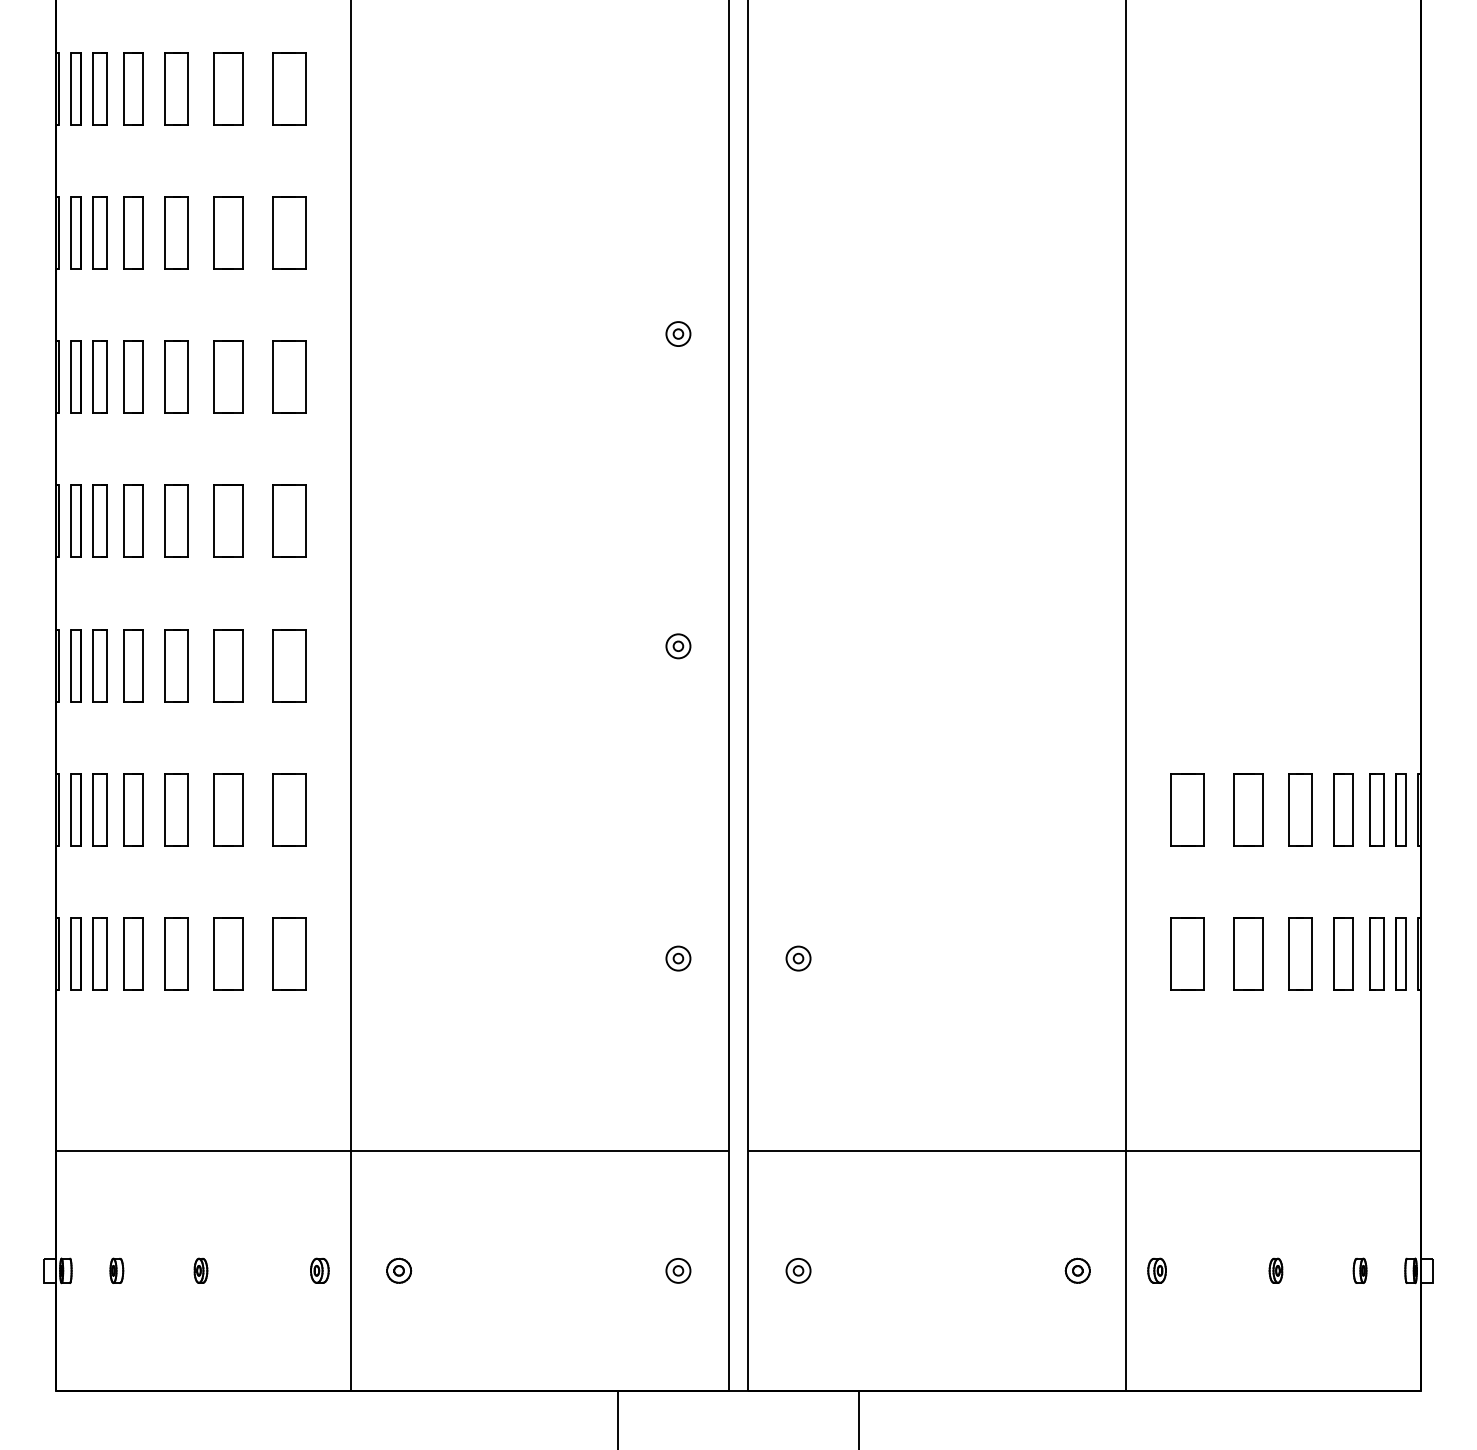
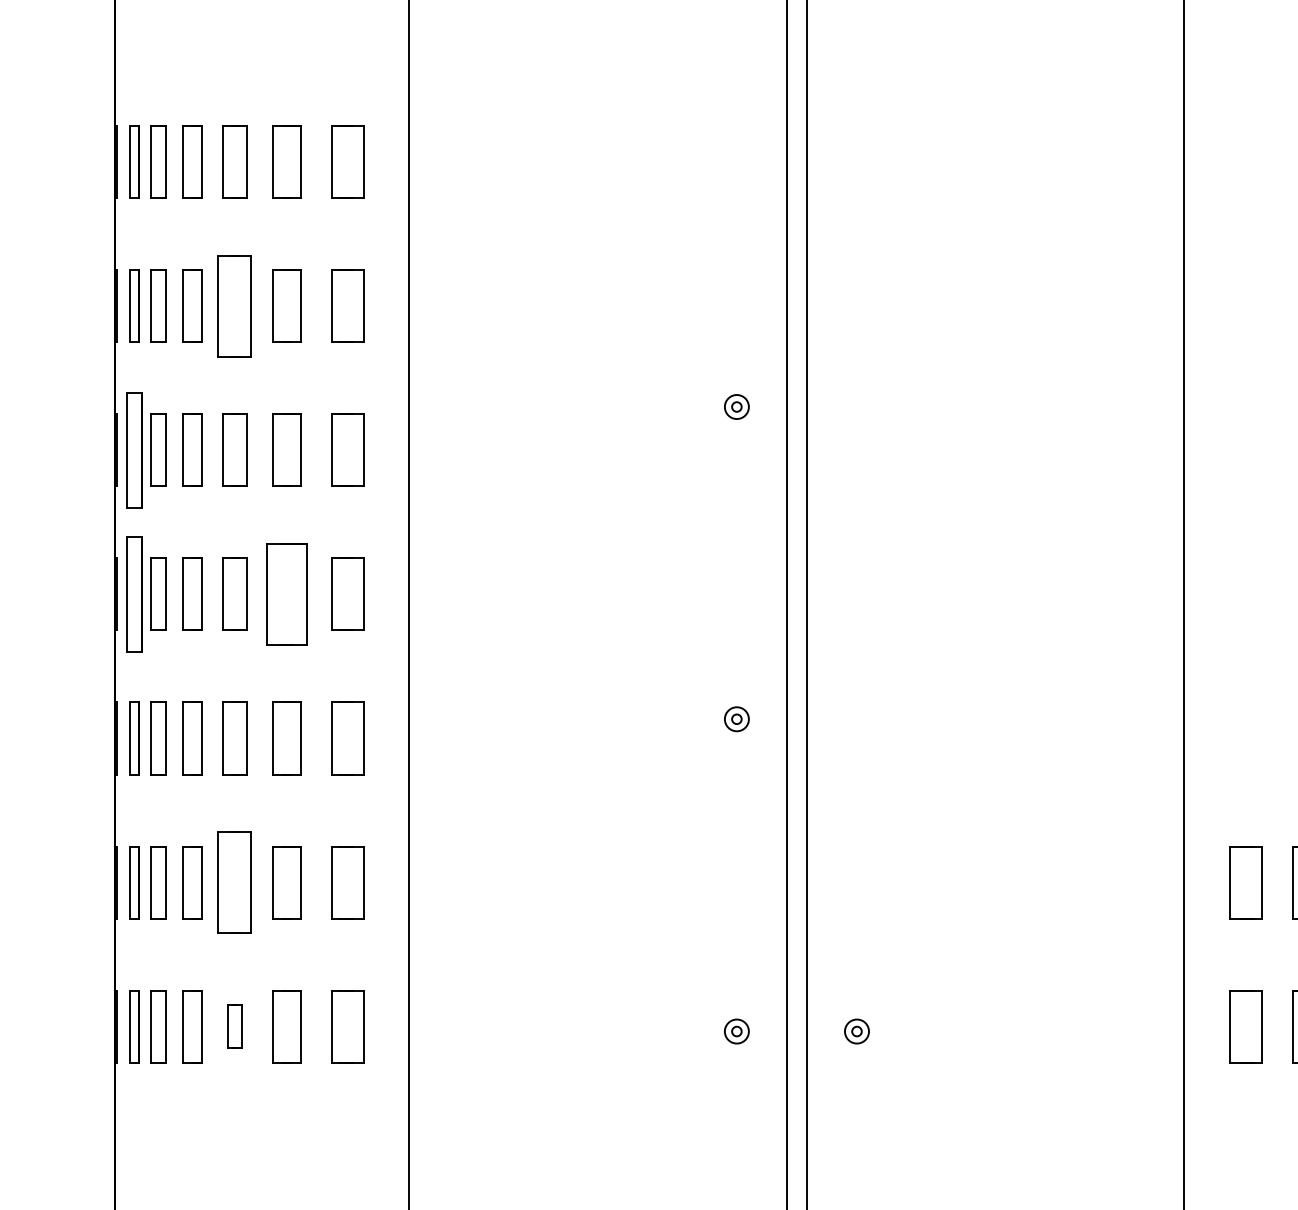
part: (176, 232) -> (234, 305), size x1.4
part: (75, 376) -> (133, 449), size x1.6
part: (75, 520) -> (133, 593), size x1.6
part: (228, 520) -> (286, 593), size x1.4
part: (176, 809) -> (234, 882), size x1.4
part: (176, 953) -> (234, 1026), size x0.6

